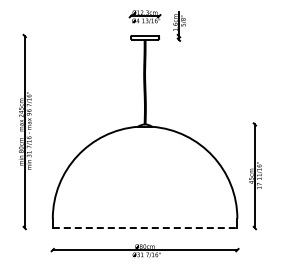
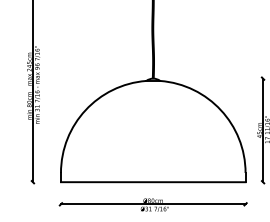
line: (145, 228) -> (153, 182), dashed -> solid

